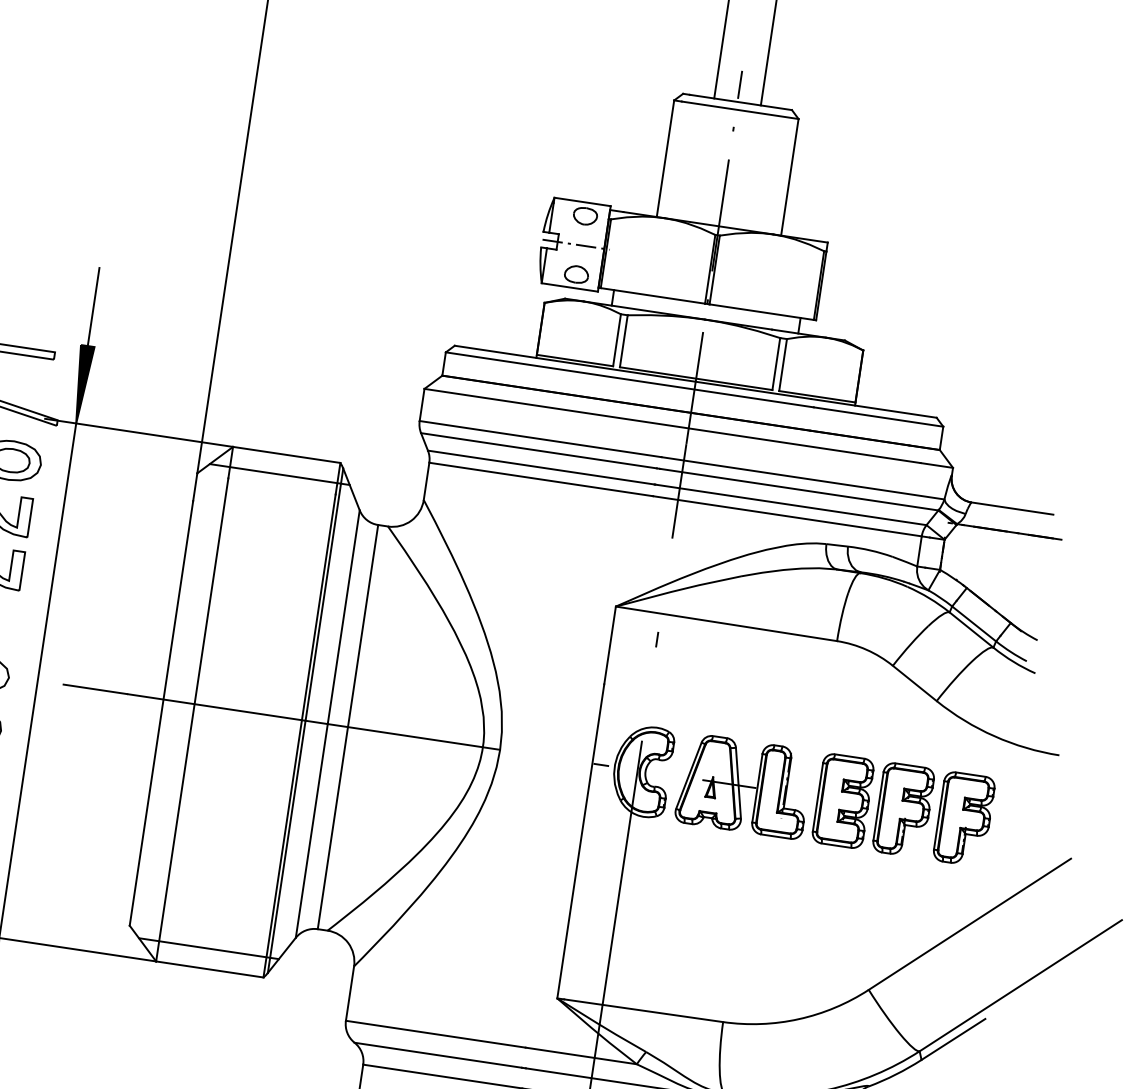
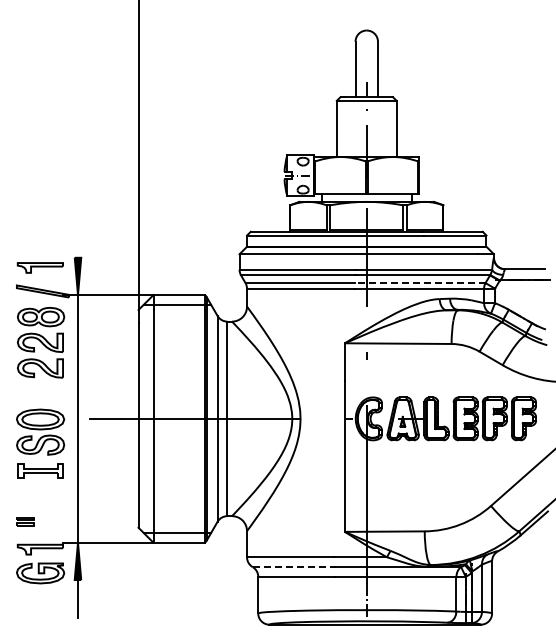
line: (94, 306) -> (78, 238), removed
line: (789, 505) -> (419, 283), solid -> dashed
line: (439, 1056) -> (293, 567), solid -> dashed

